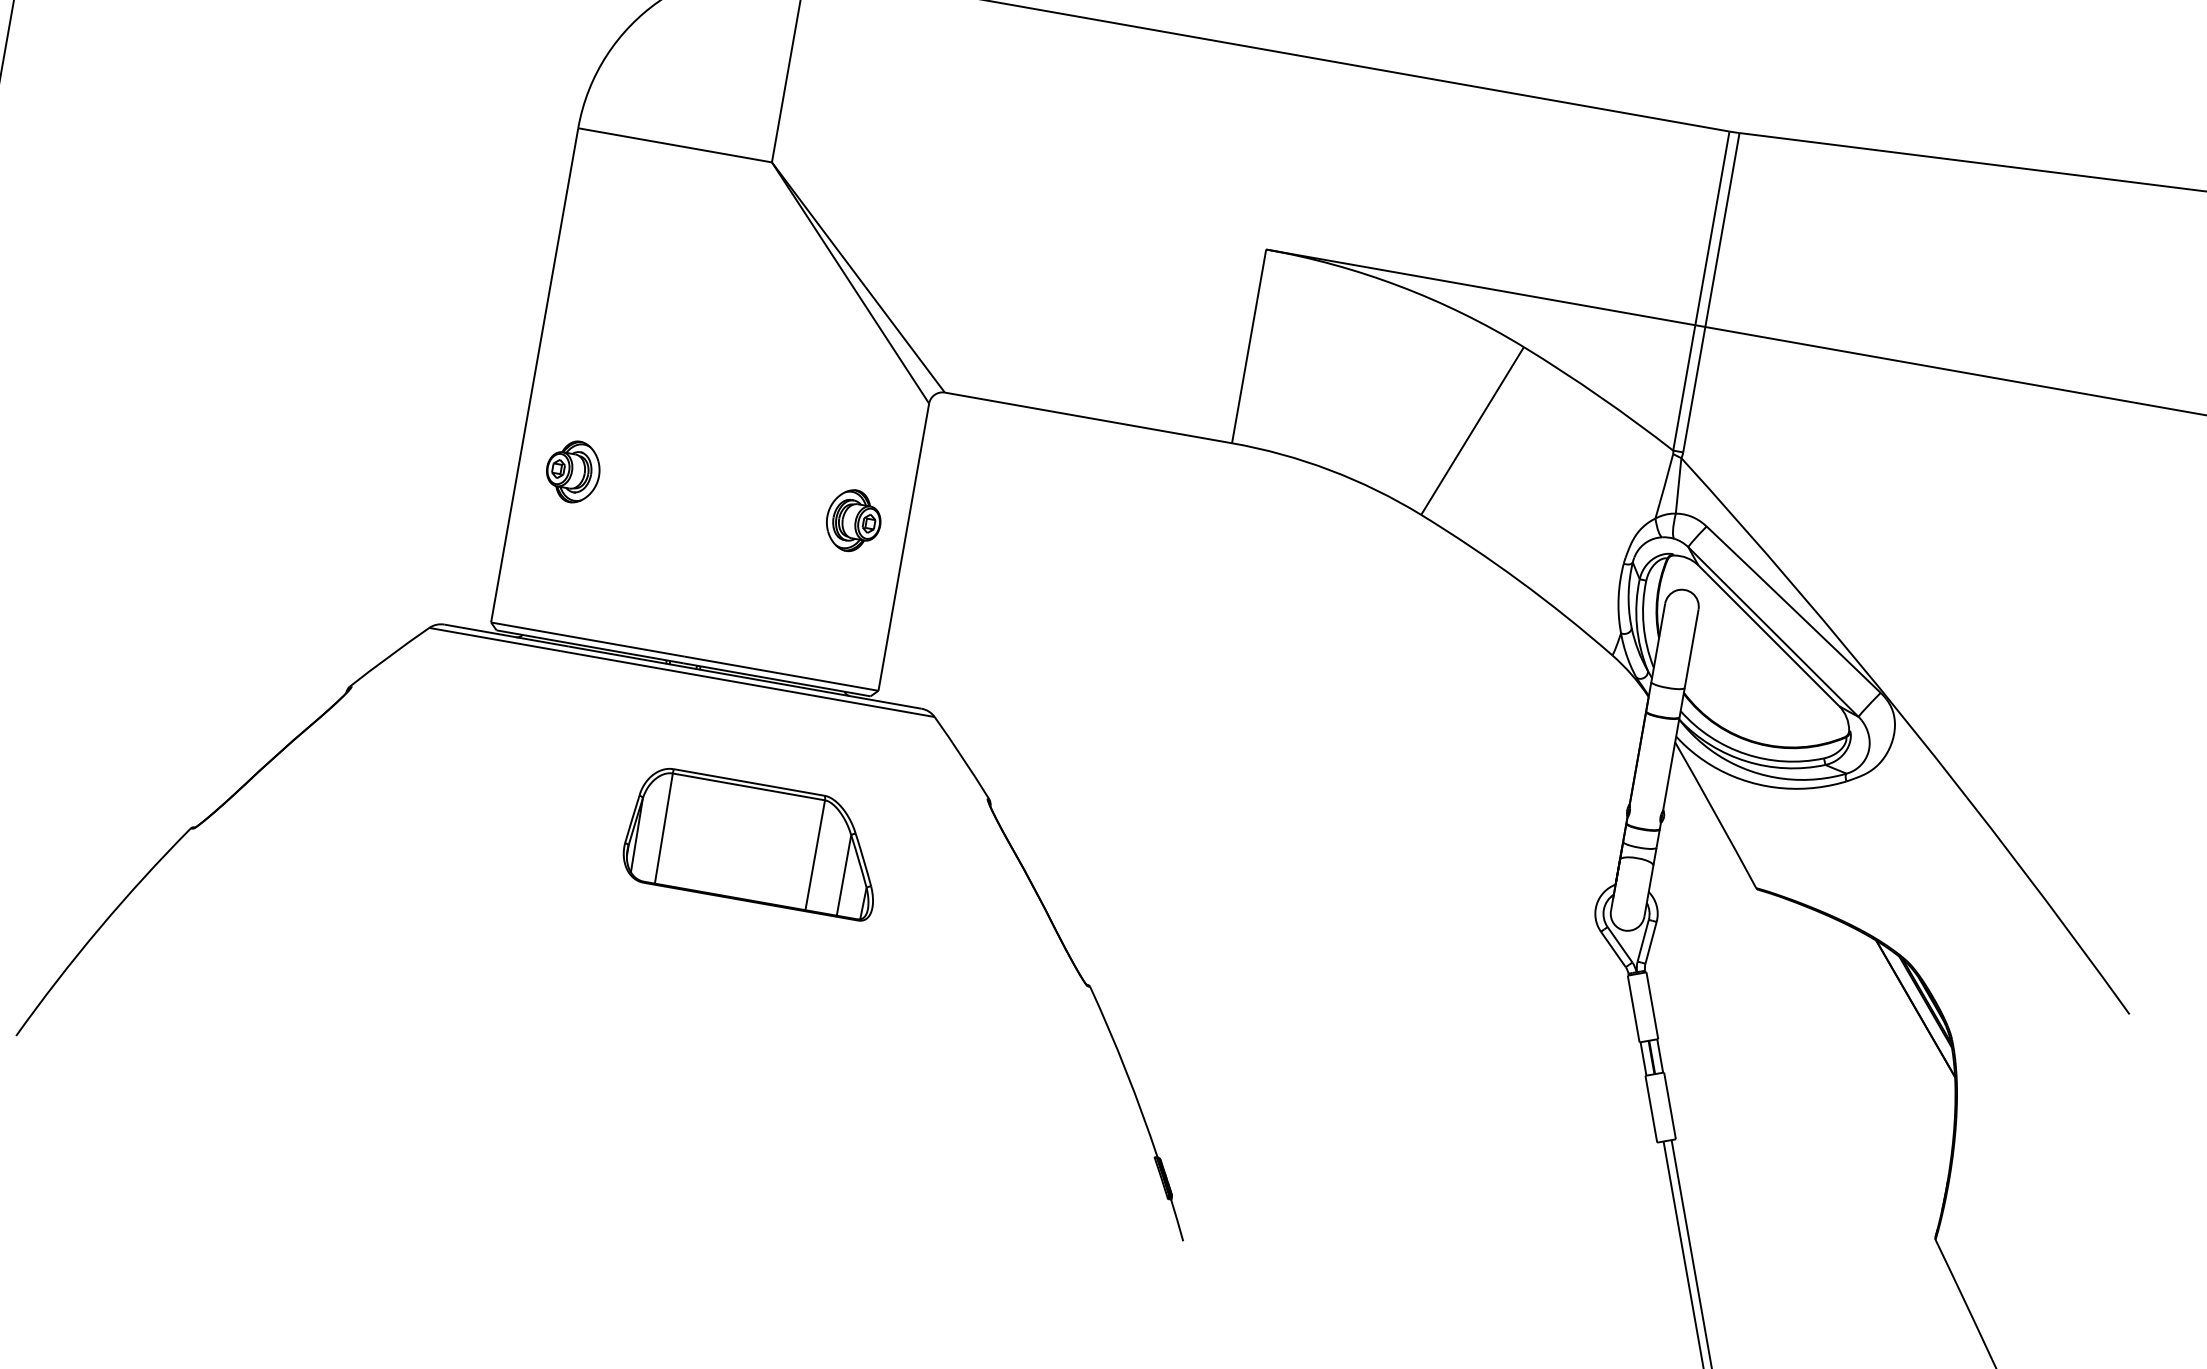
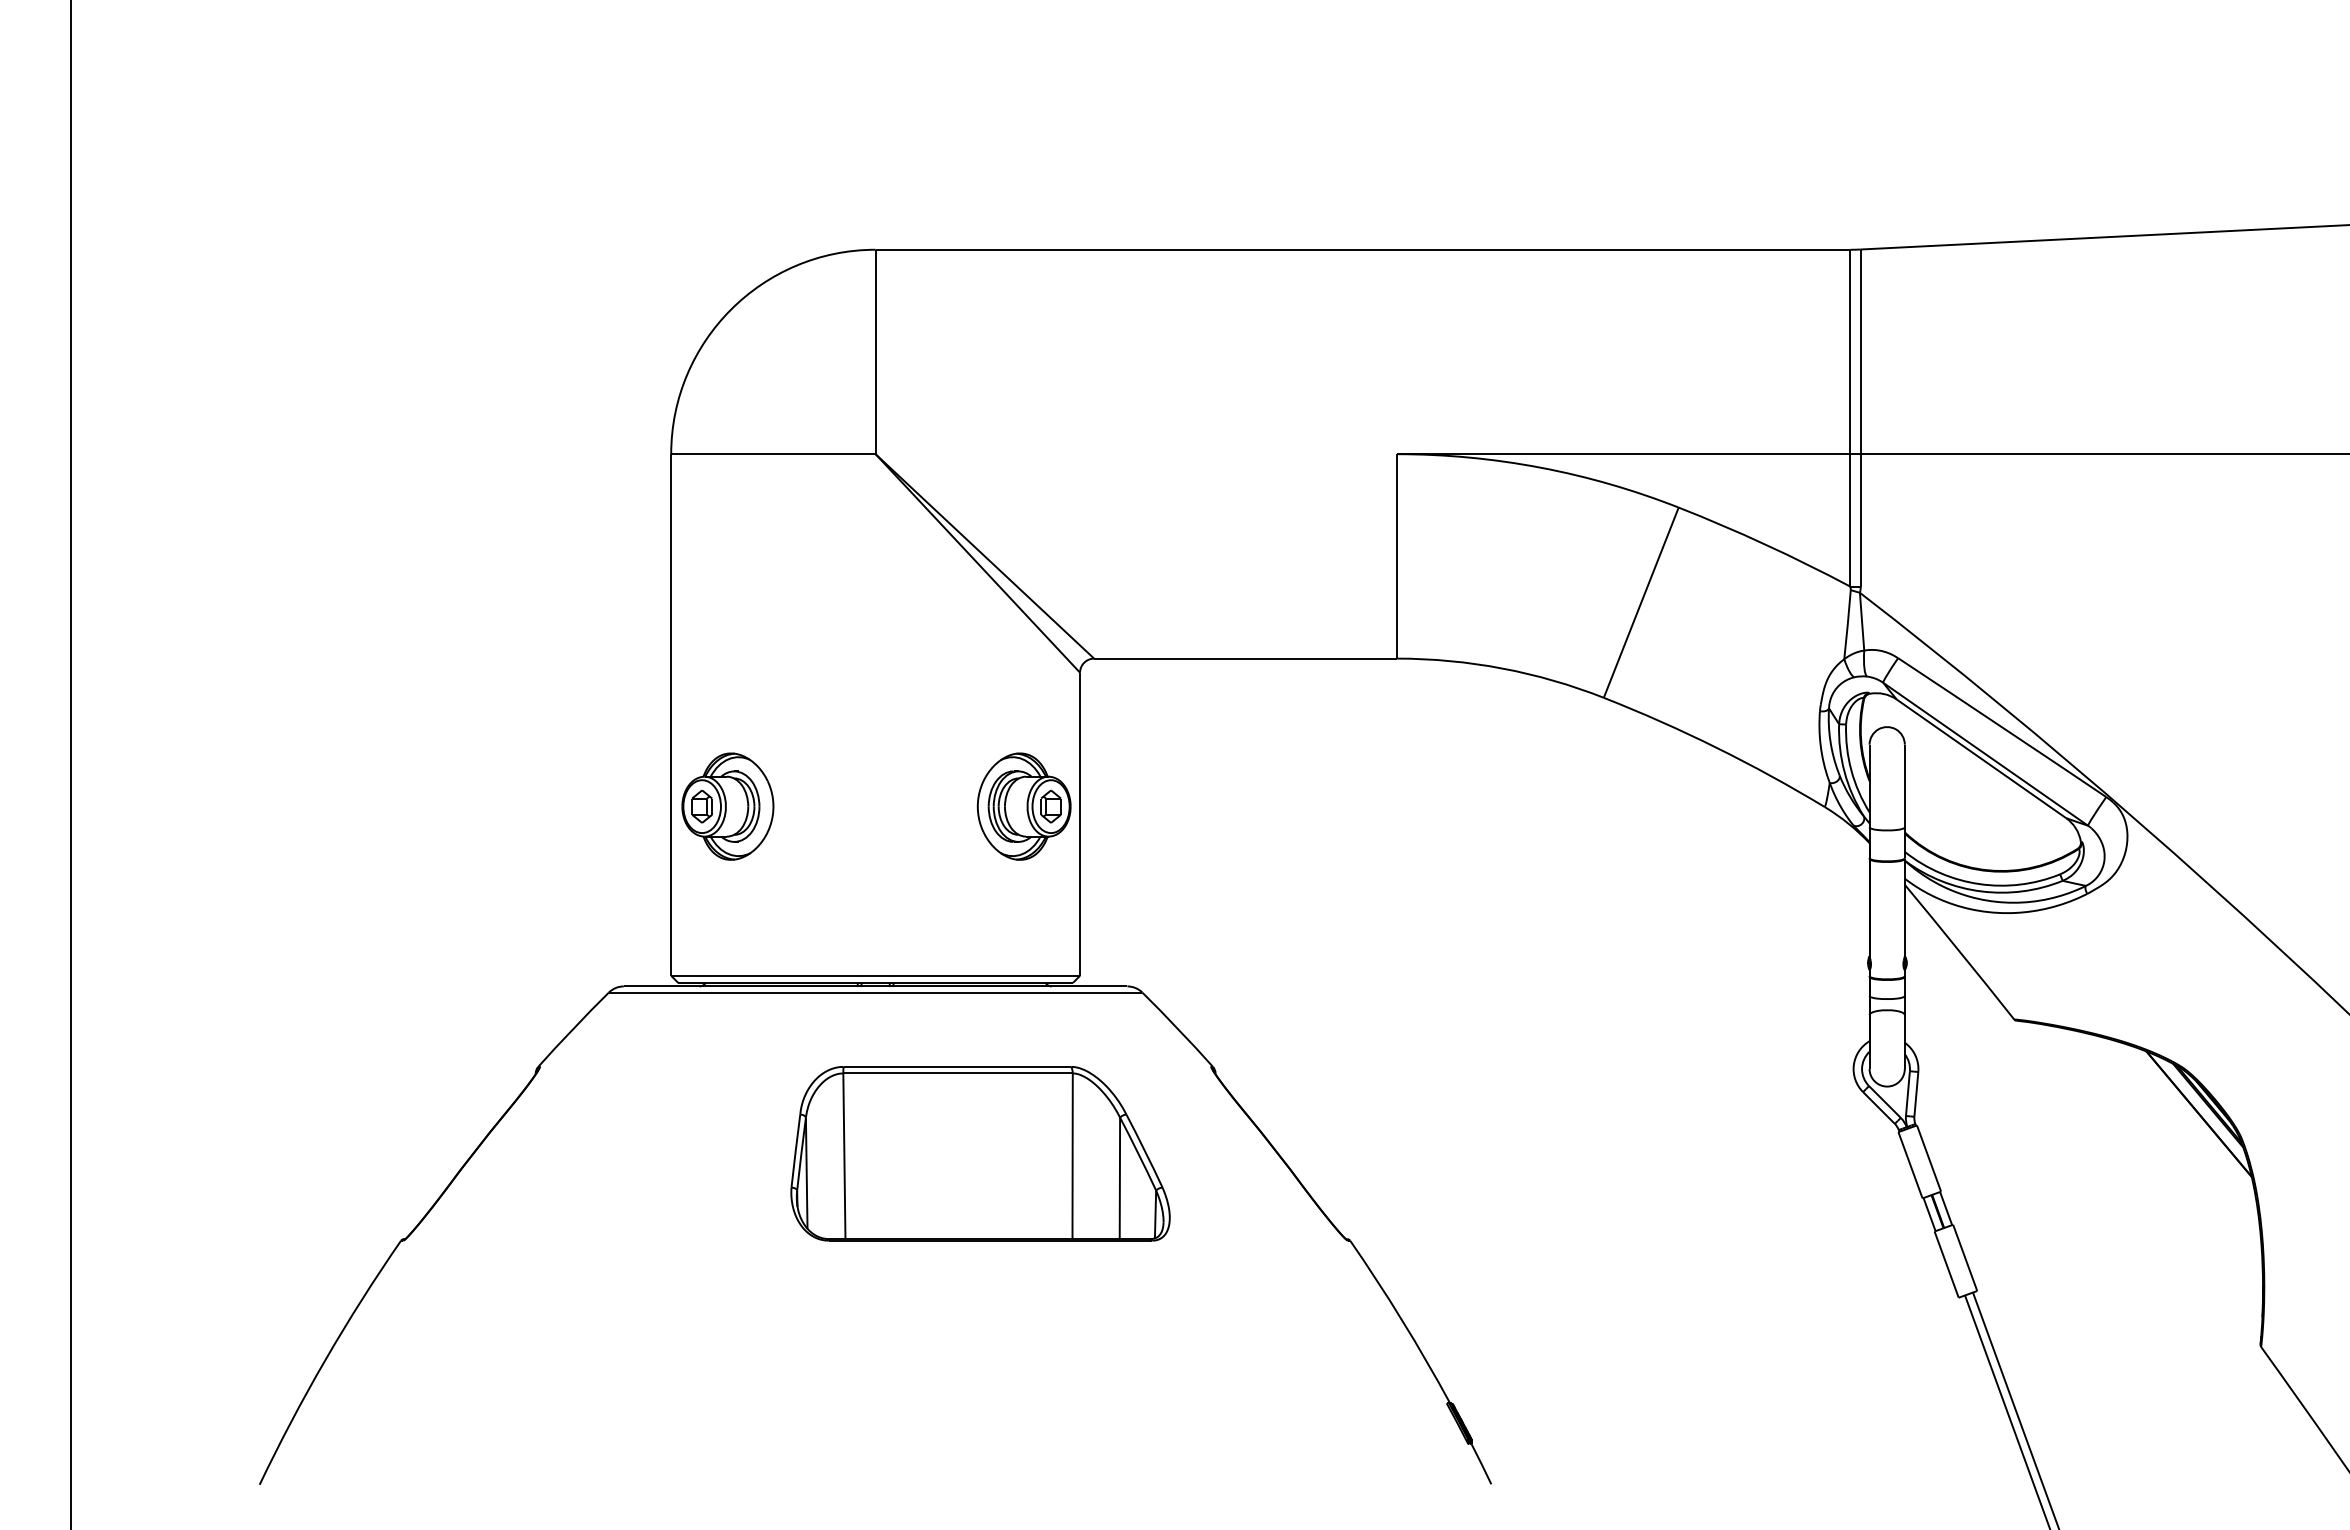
part: (572, 471) -> (727, 806), size x1.67
part: (853, 520) -> (1023, 806), size x1.67
part: (754, 842) -> (980, 1153), size x1.43

